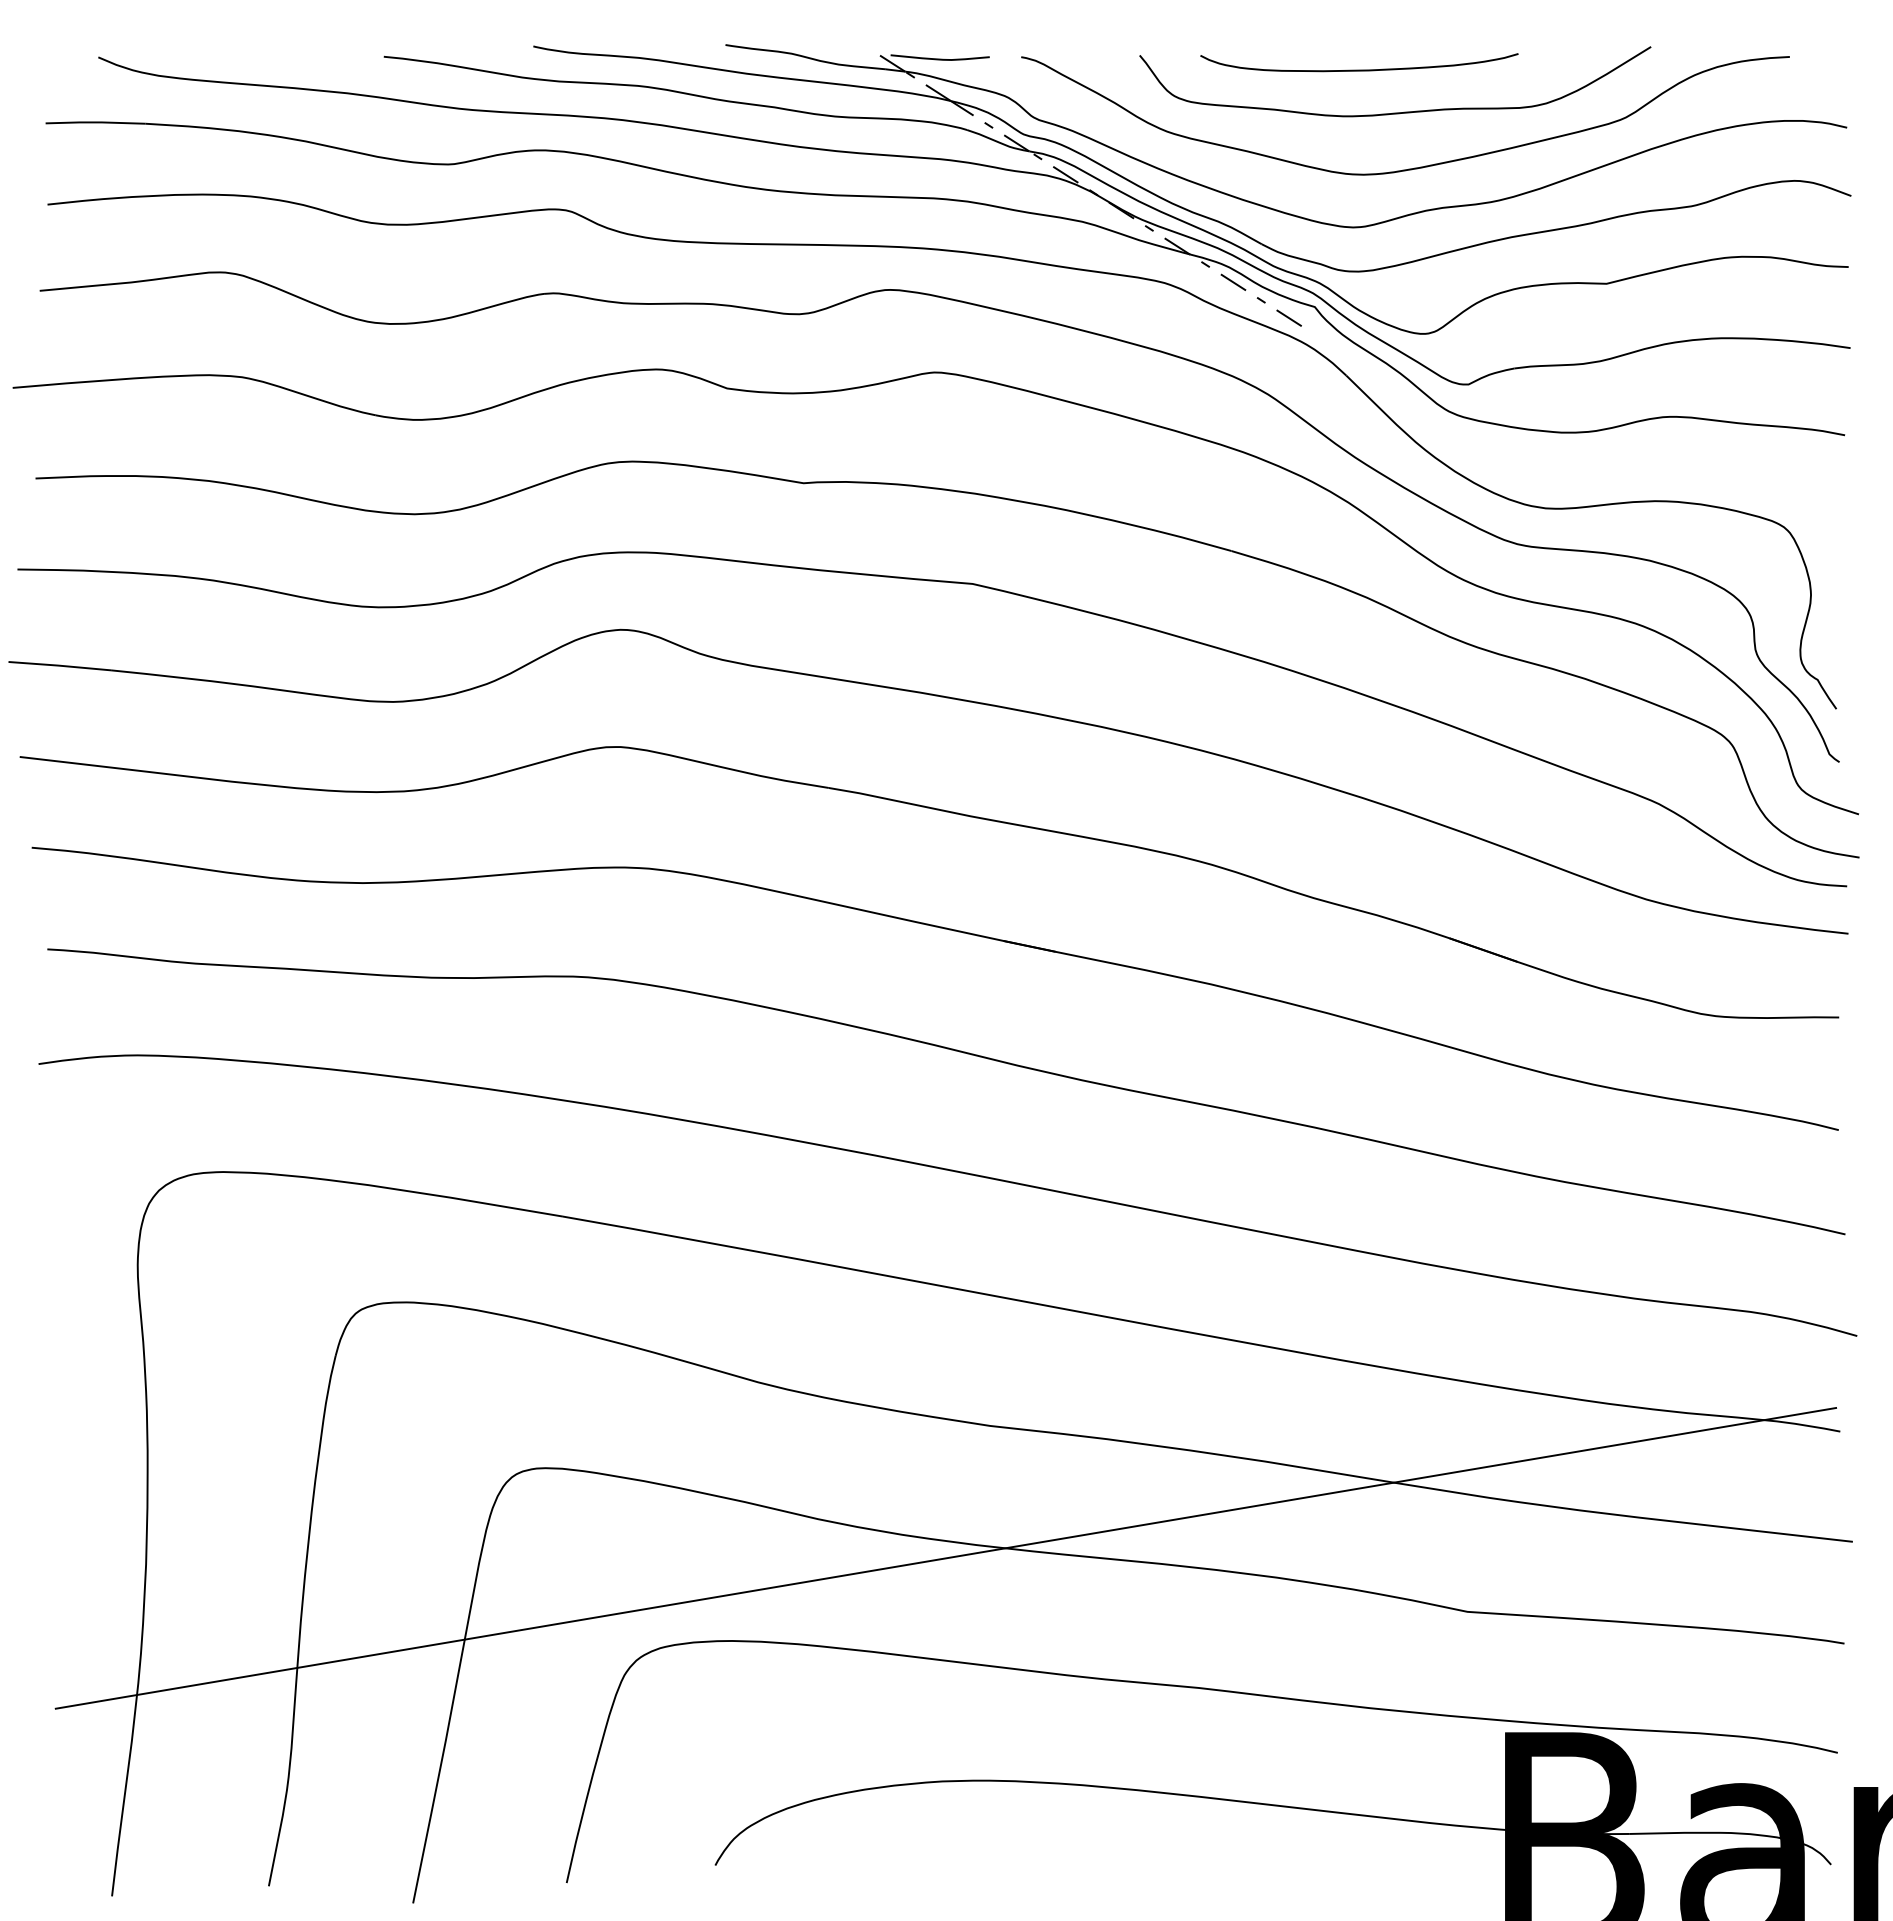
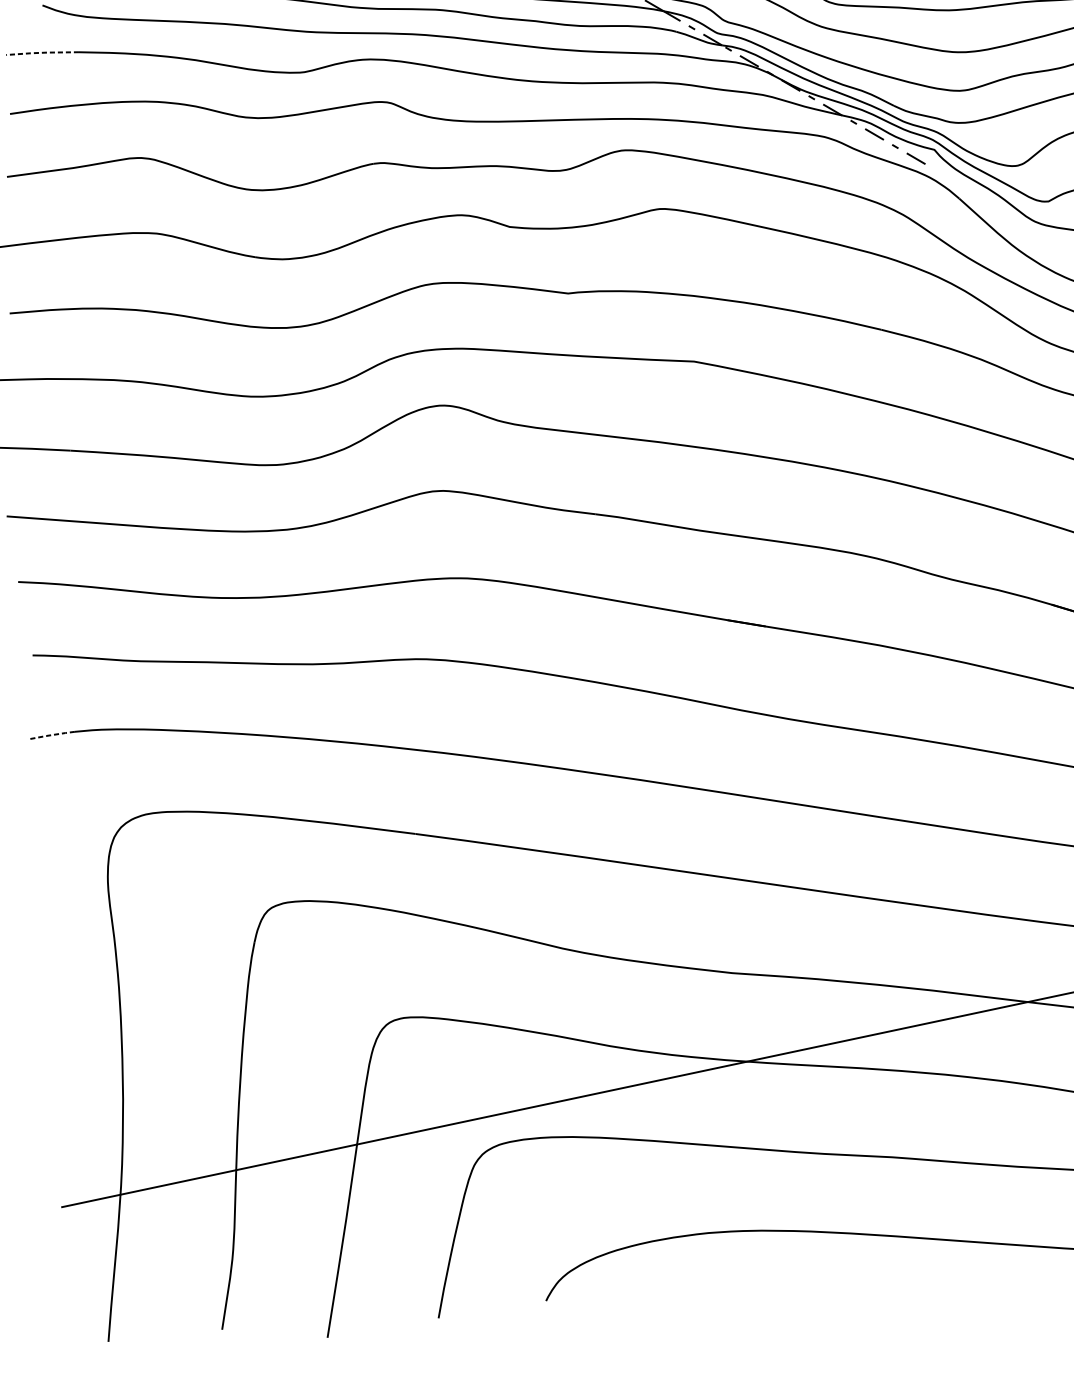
line: (94, 122) -> (41, 52), solid -> dashed
line: (69, 1059) -> (52, 734), solid -> dashed

